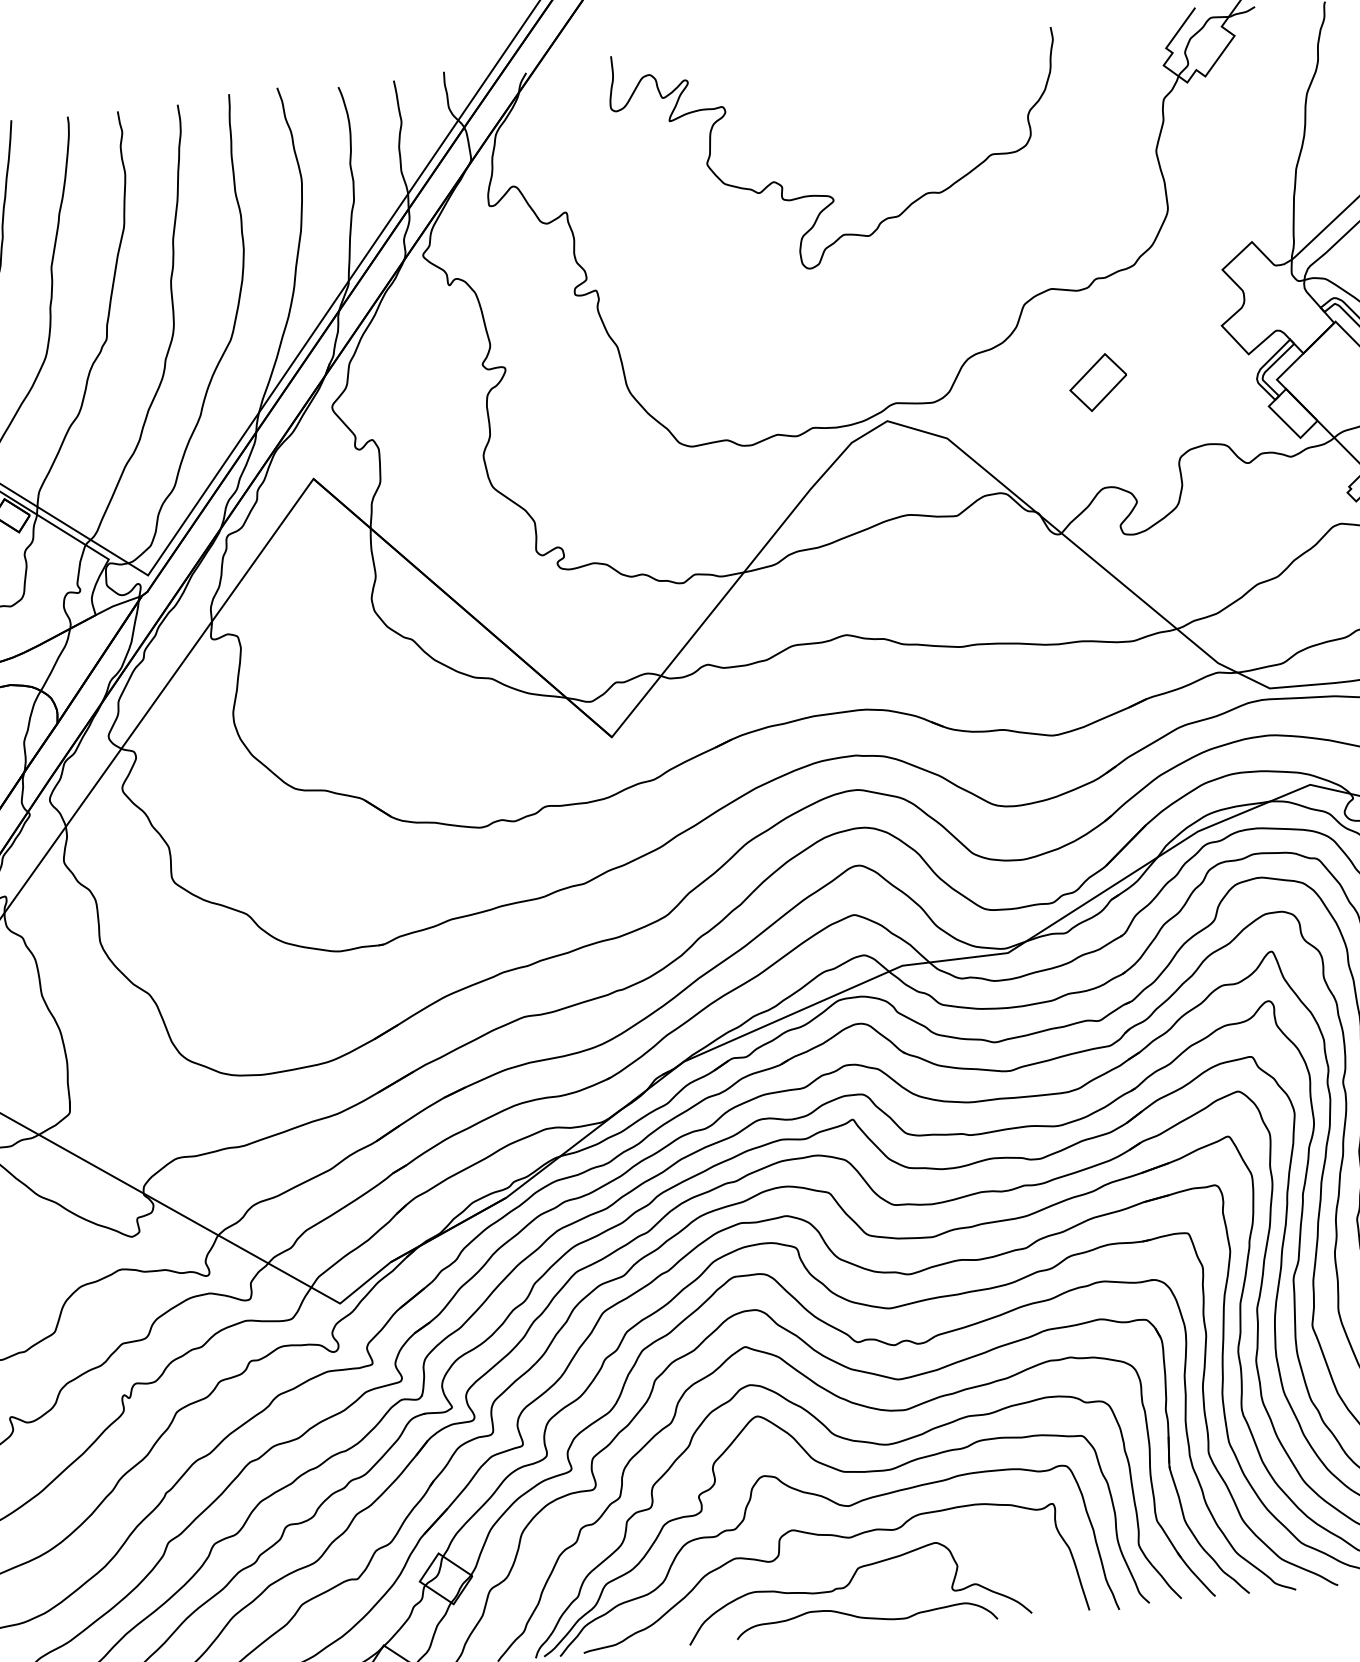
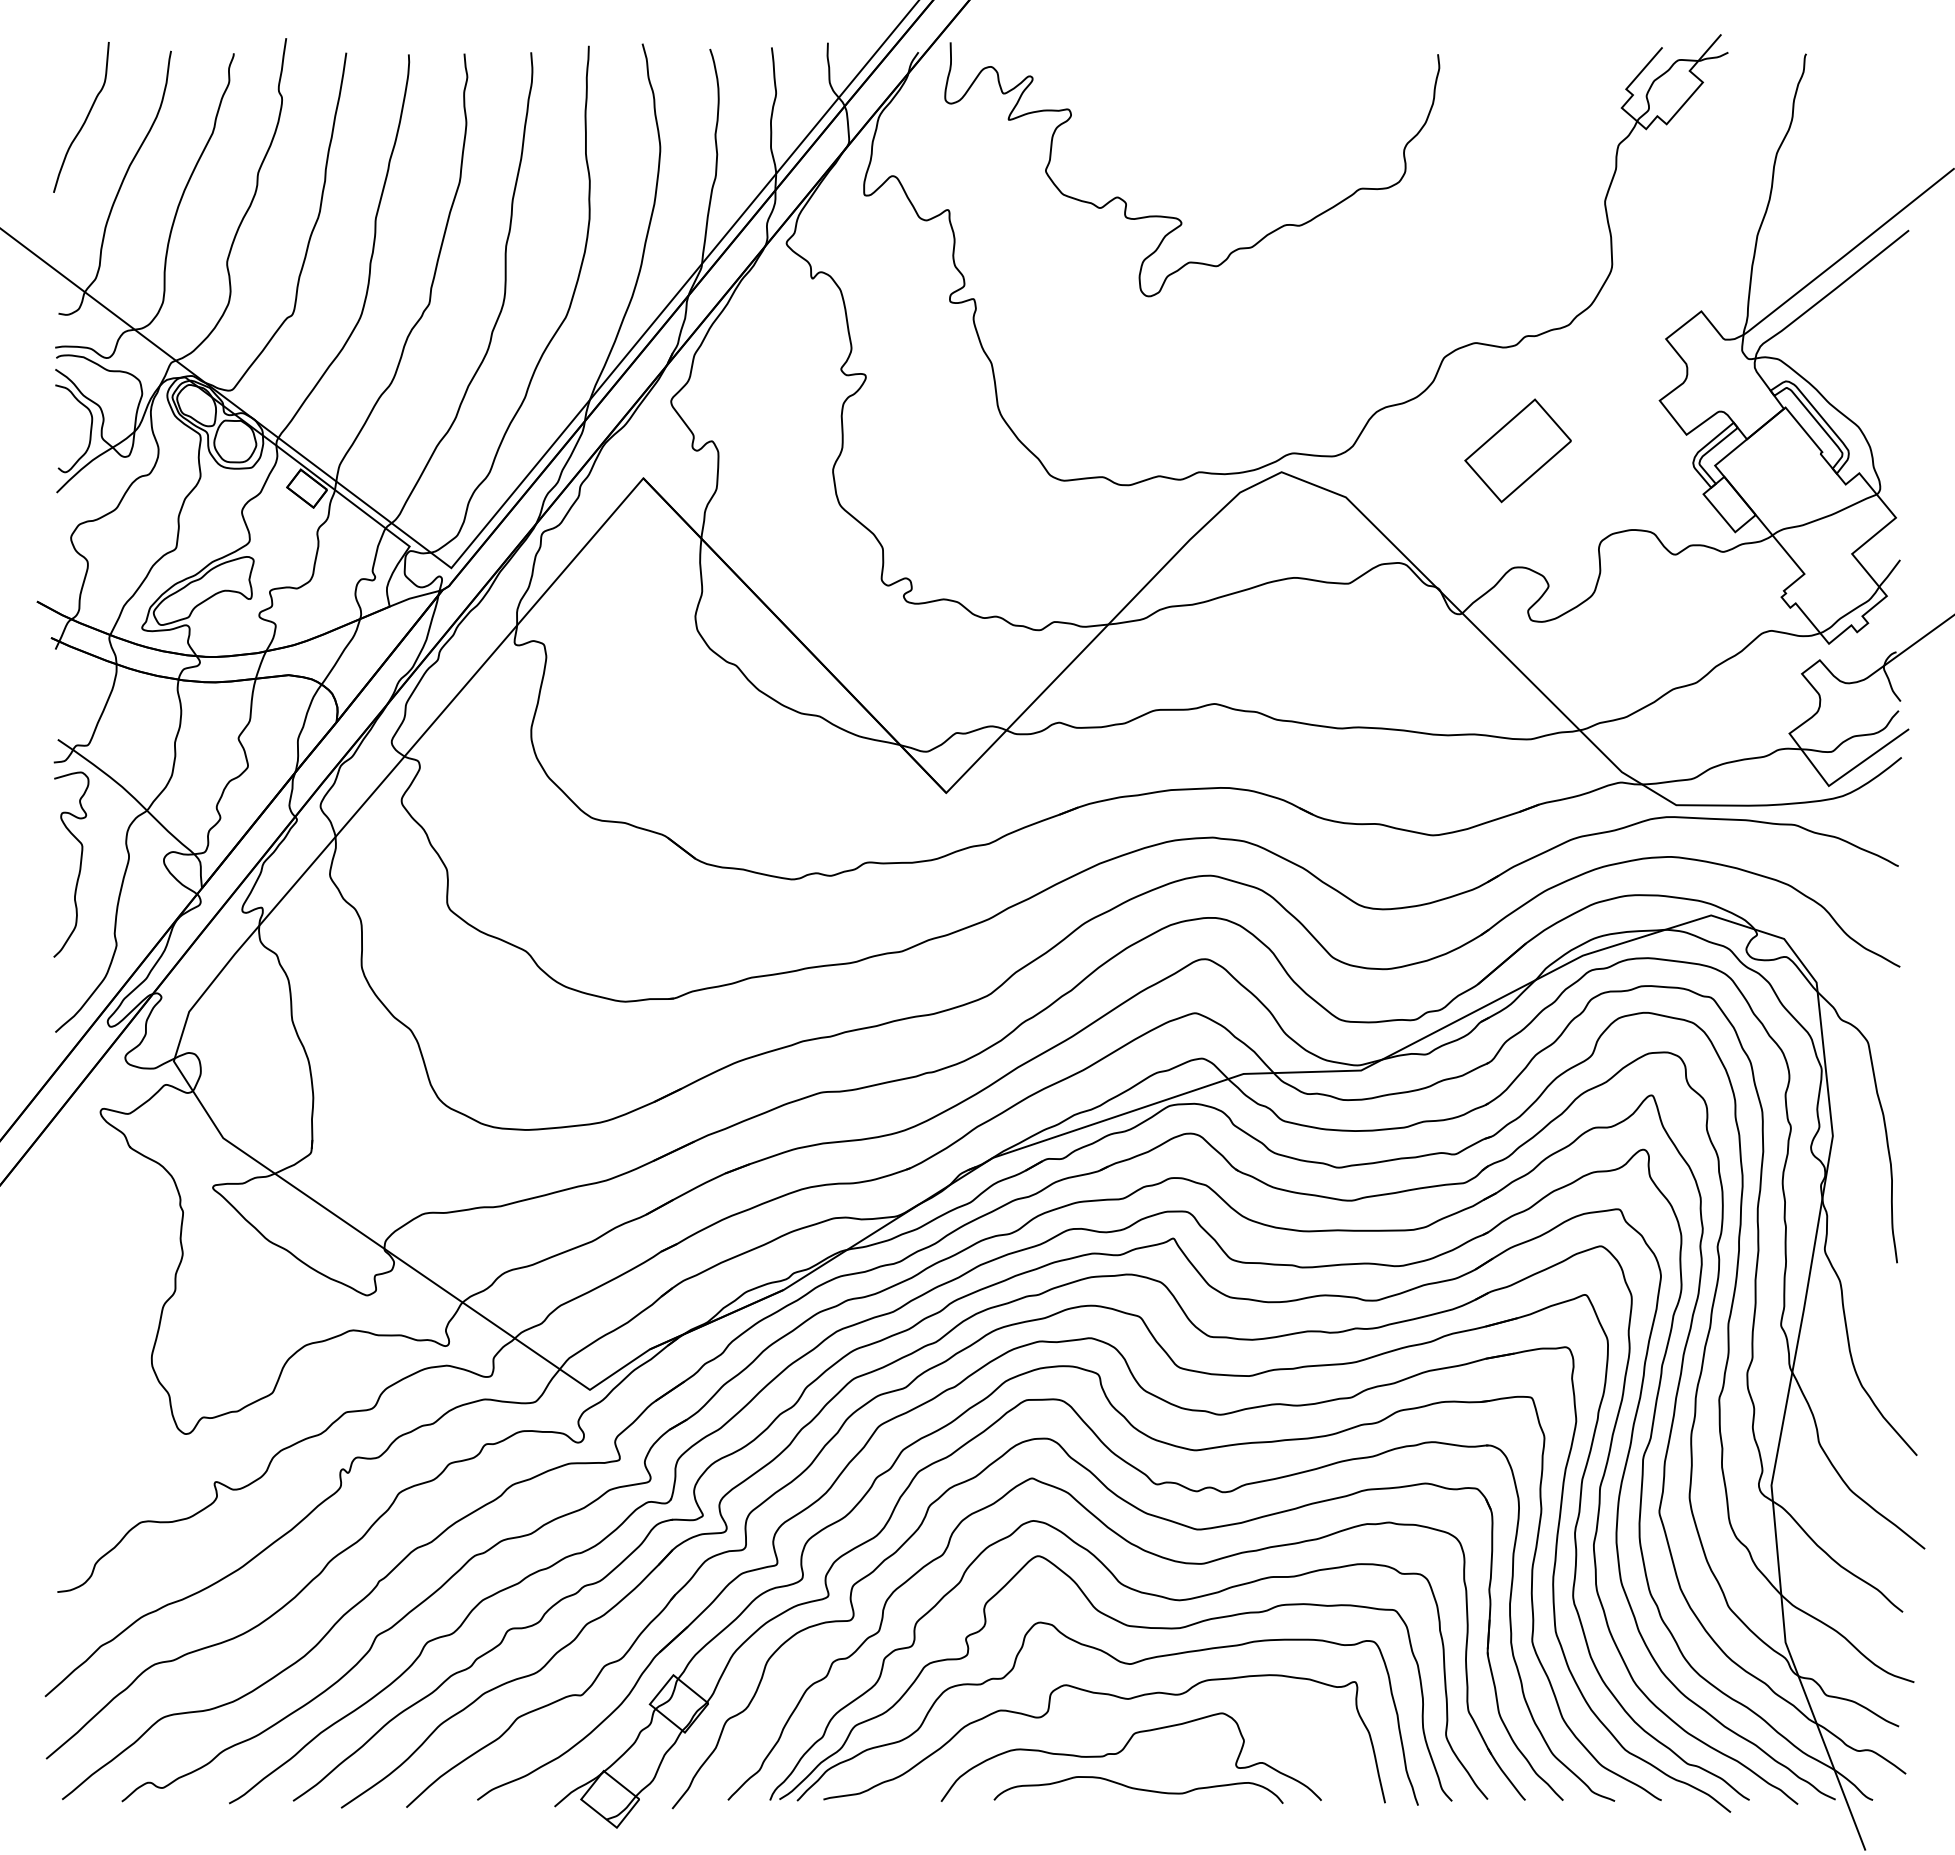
curve: (828, 195) -> (1176, 217), moved
part: (1097, 382) -> (1517, 450), size x1.67

